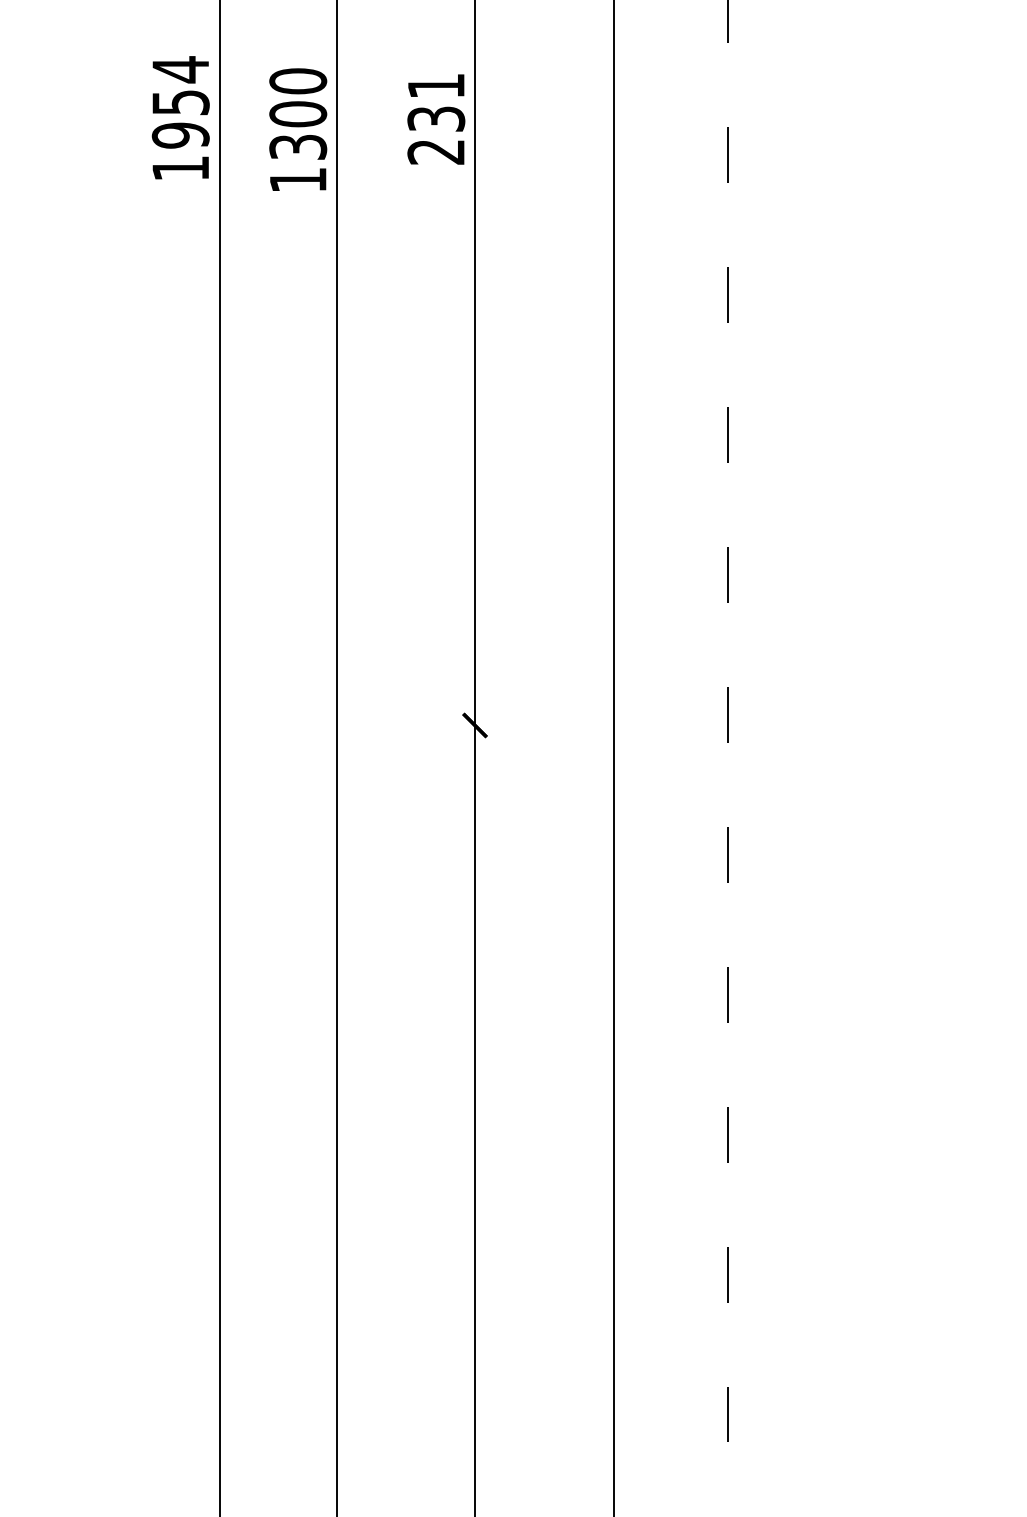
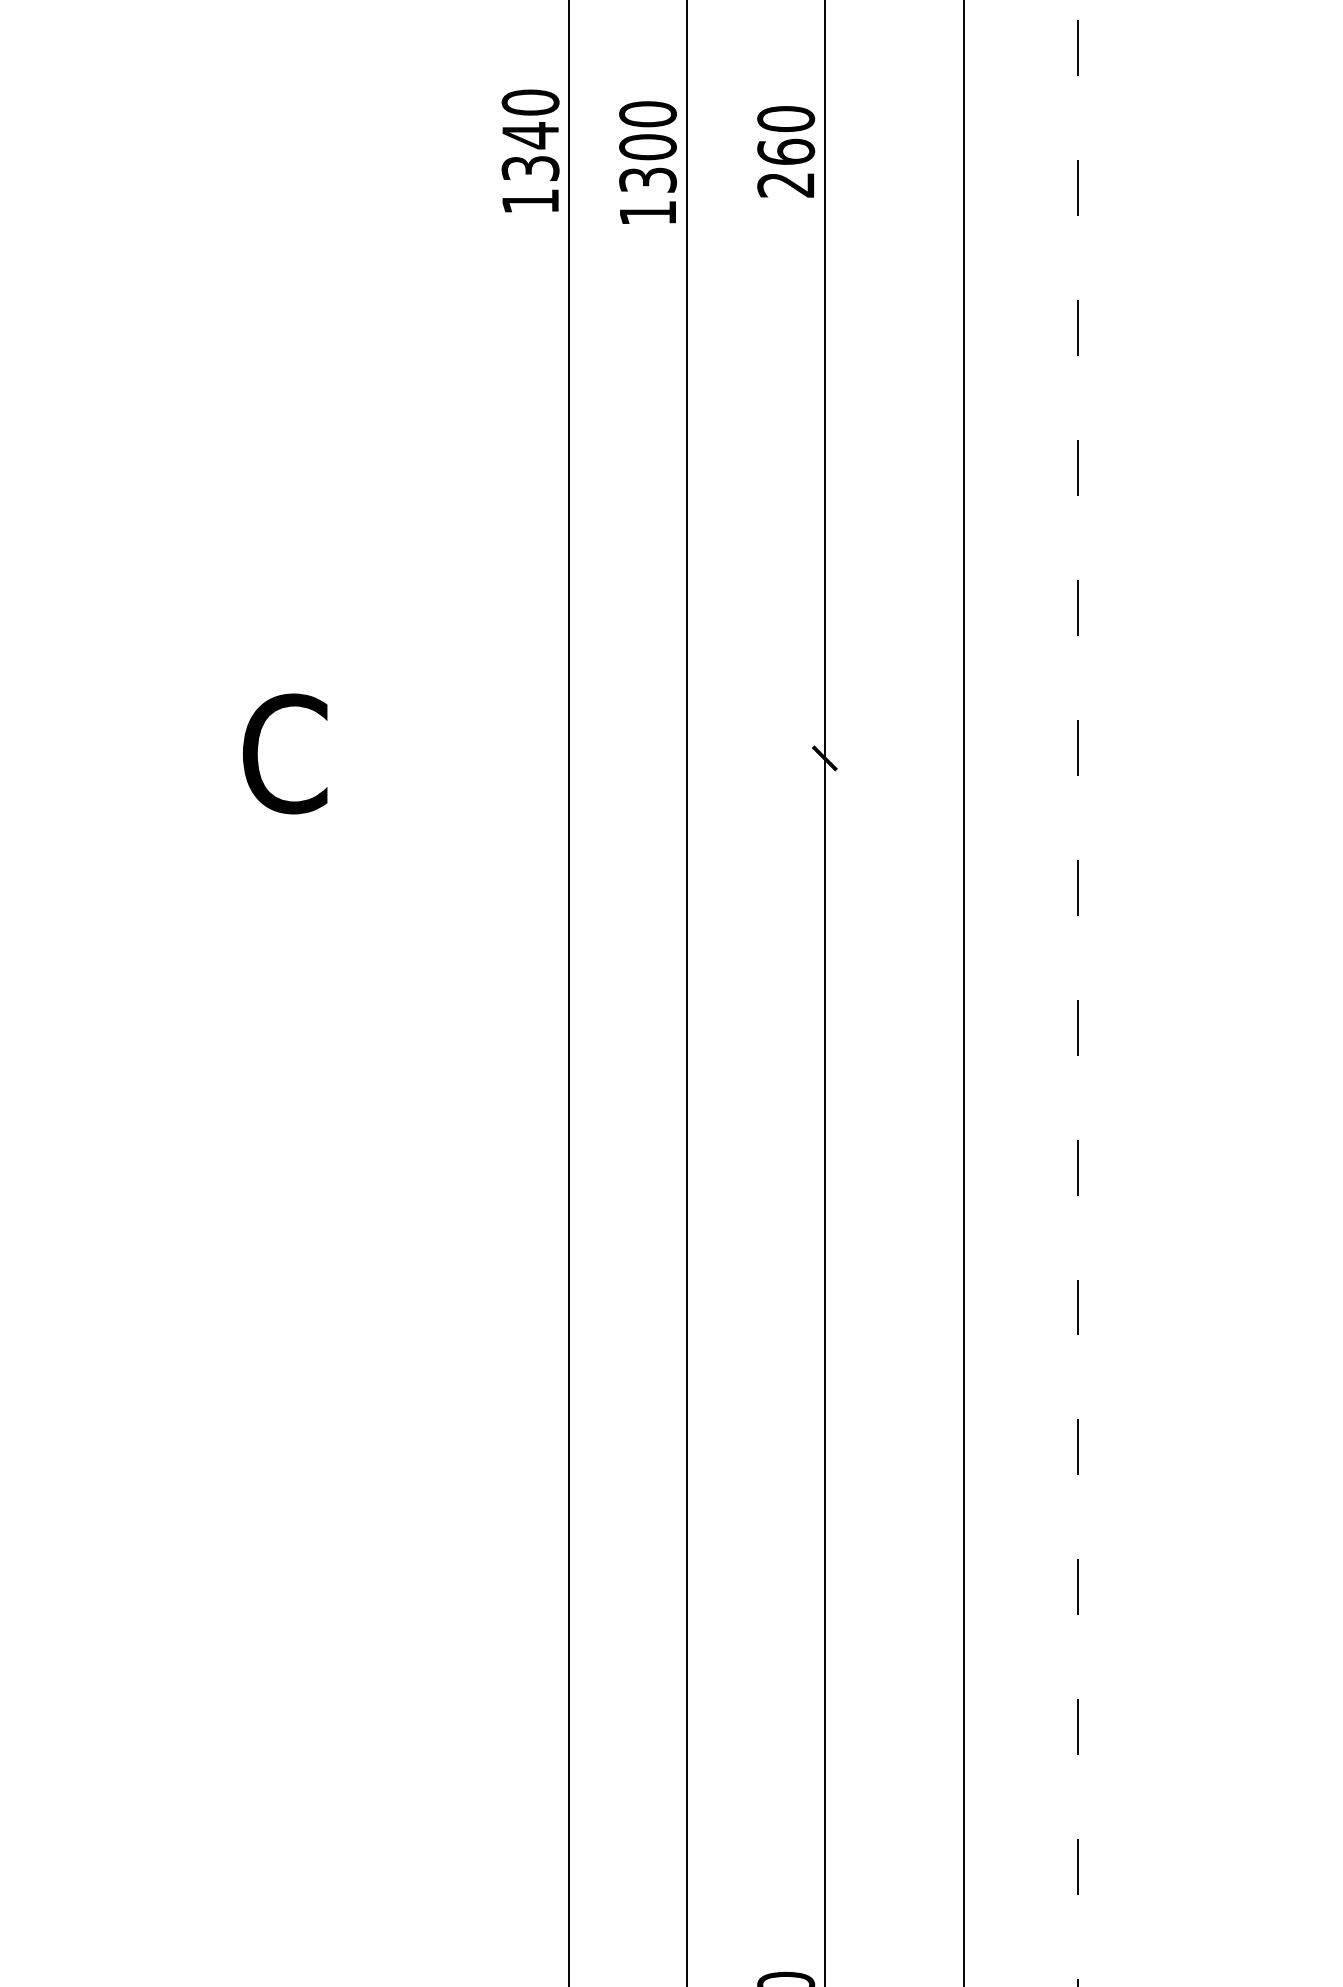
text: (180, 102) -> (530, 135), 1954 -> 1340
text: (436, 102) -> (786, 135), 231 -> 260

